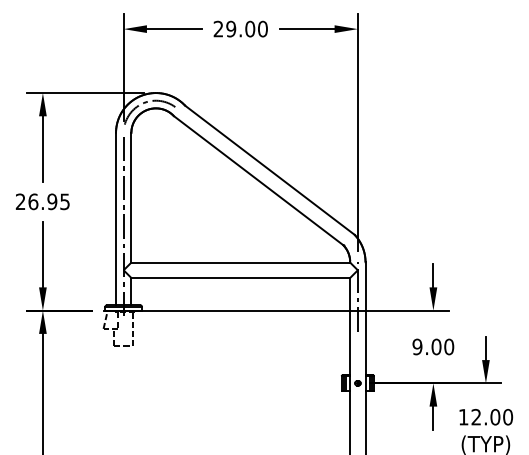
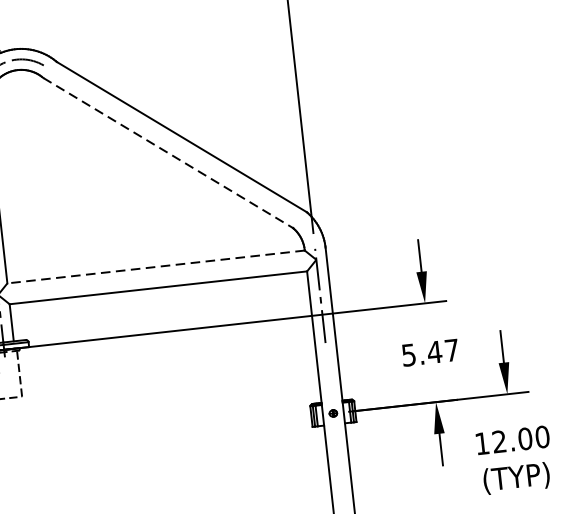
line: (258, 180) -> (167, 152), solid -> dashed
line: (240, 262) -> (155, 266), solid -> dashed
text: (433, 346) -> (430, 352), 9.00 -> 5.47

